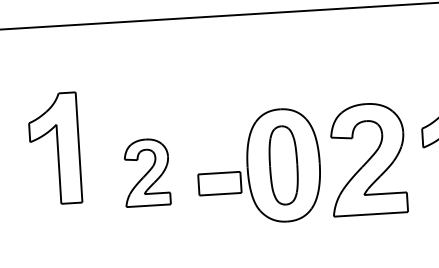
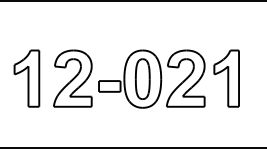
part: (54, 148) -> (26, 78), moved
part: (145, 172) -> (72, 78), size x1.67

